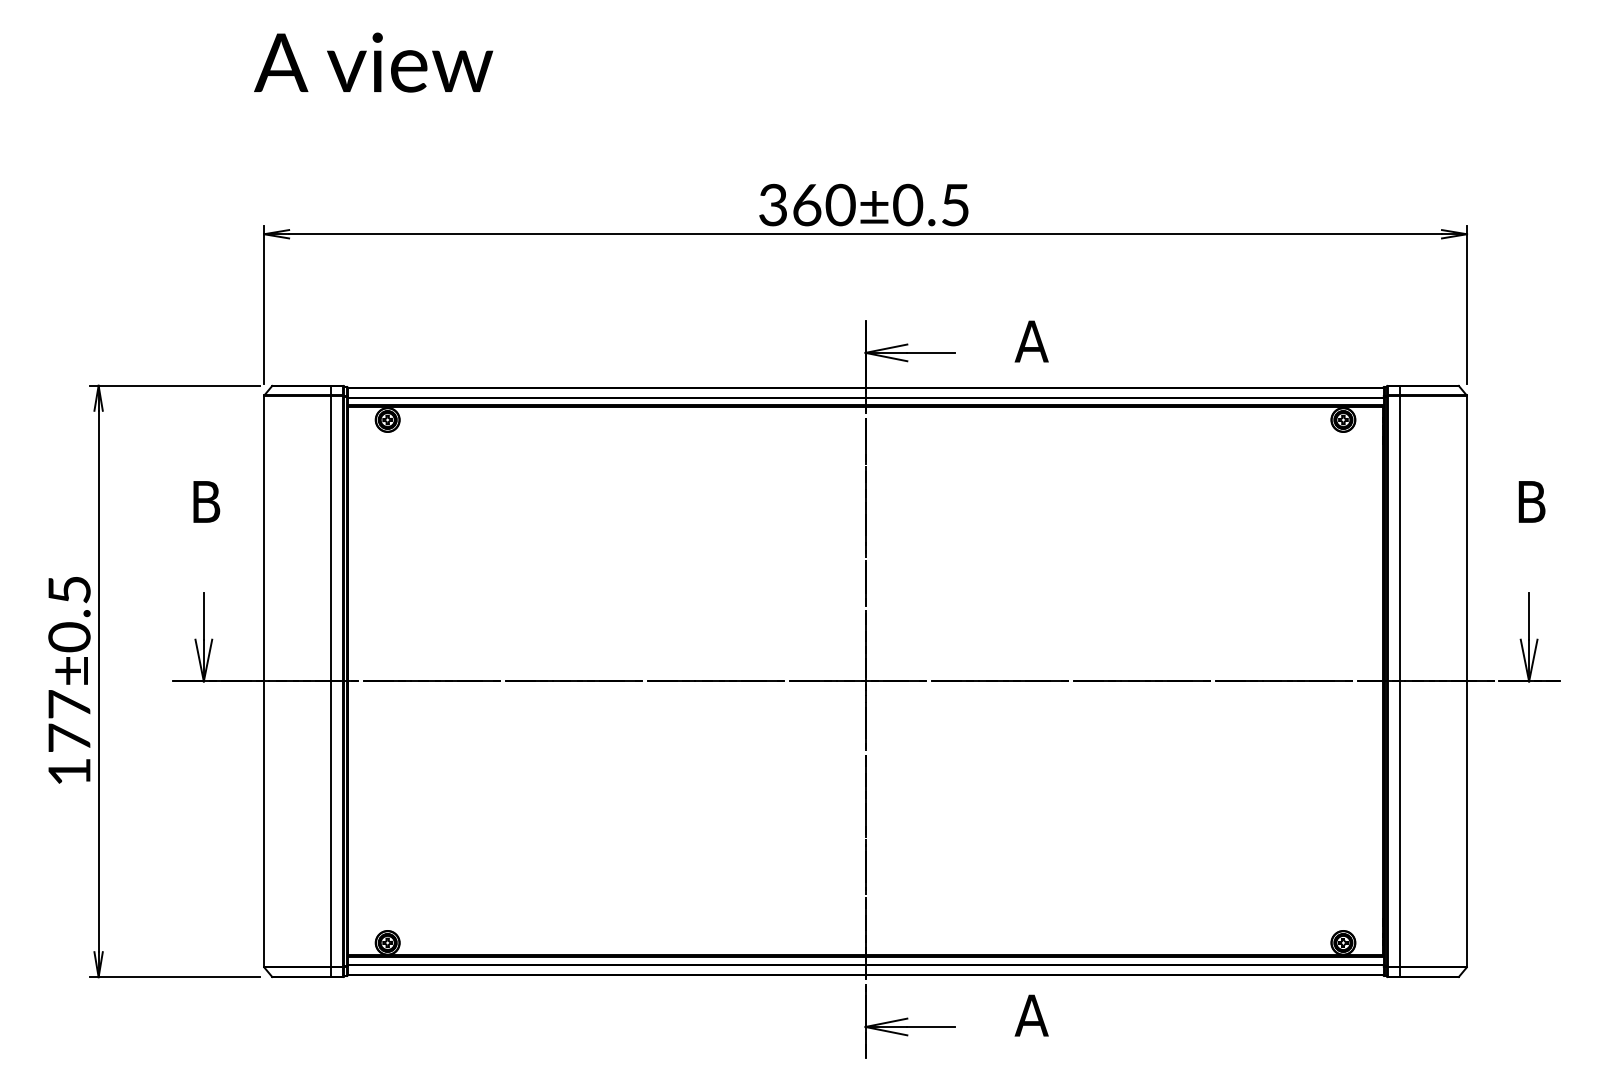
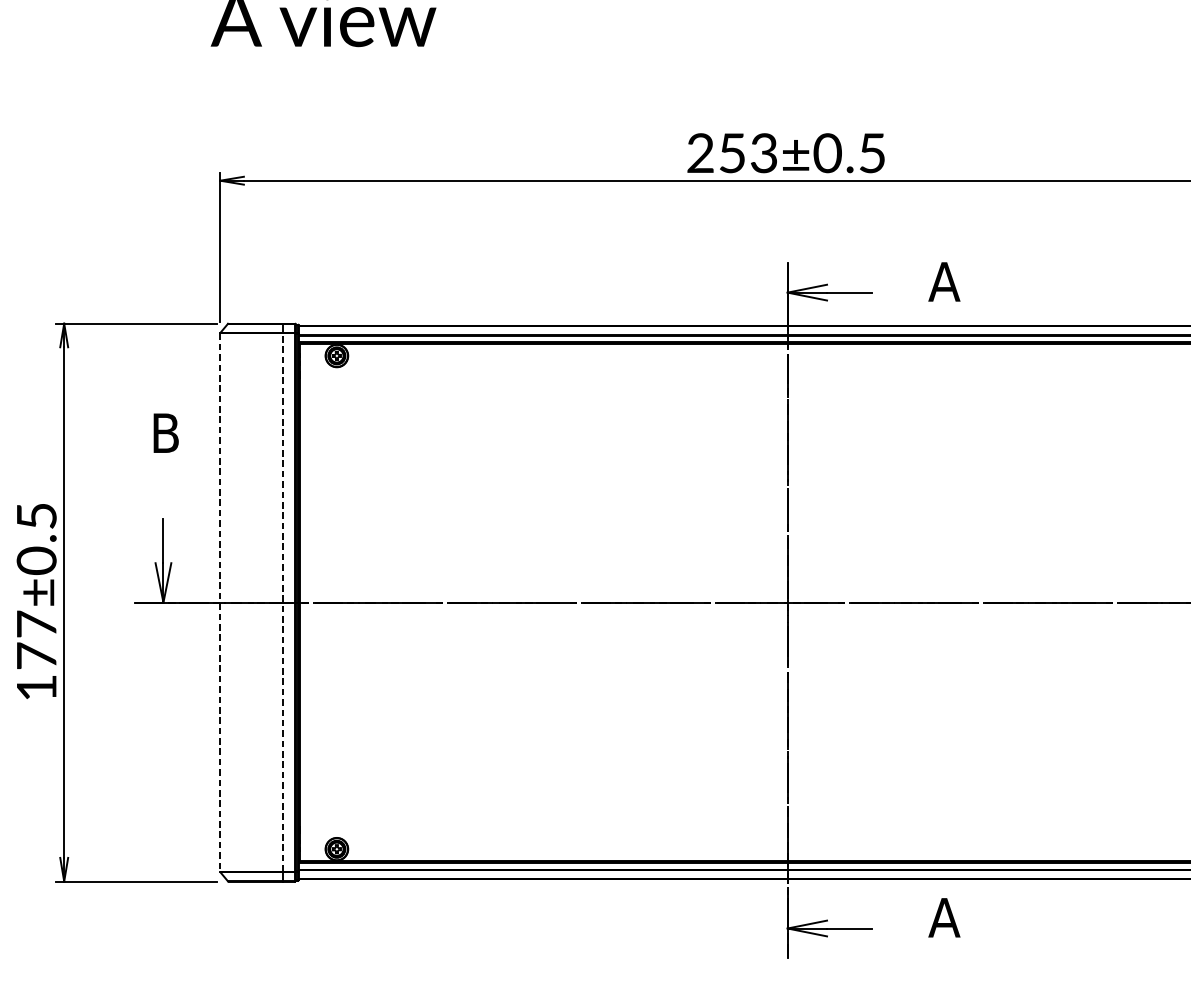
text: (807, 205) -> (732, 153), 360±0.5 -> 253±0.5
line: (330, 680) -> (282, 601), solid -> dashed
line: (264, 681) -> (220, 602), solid -> dashed

